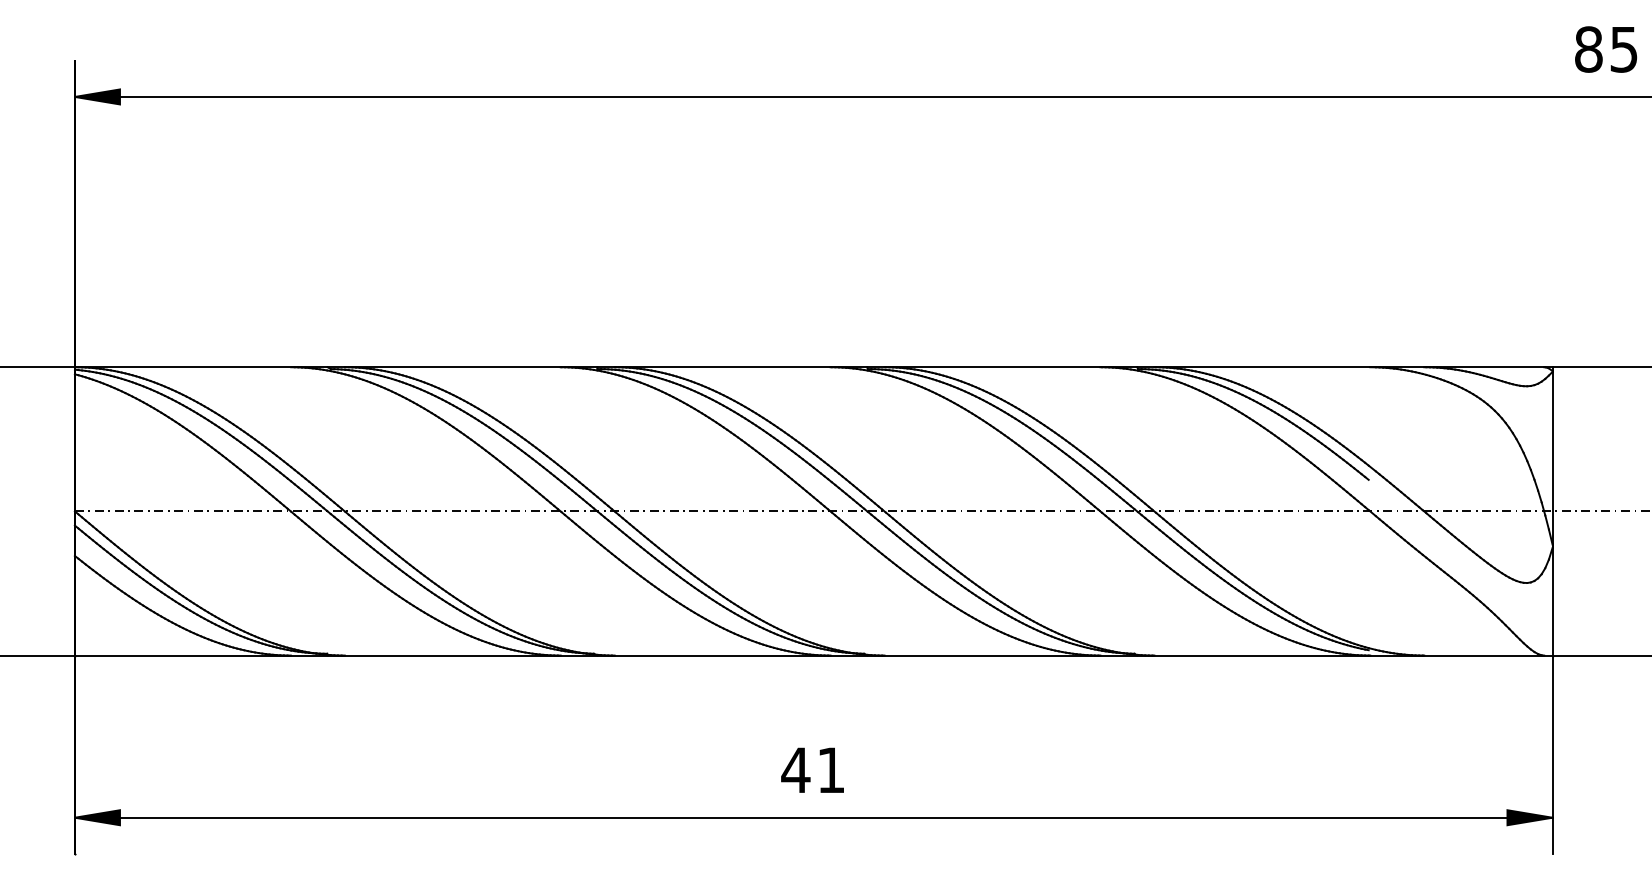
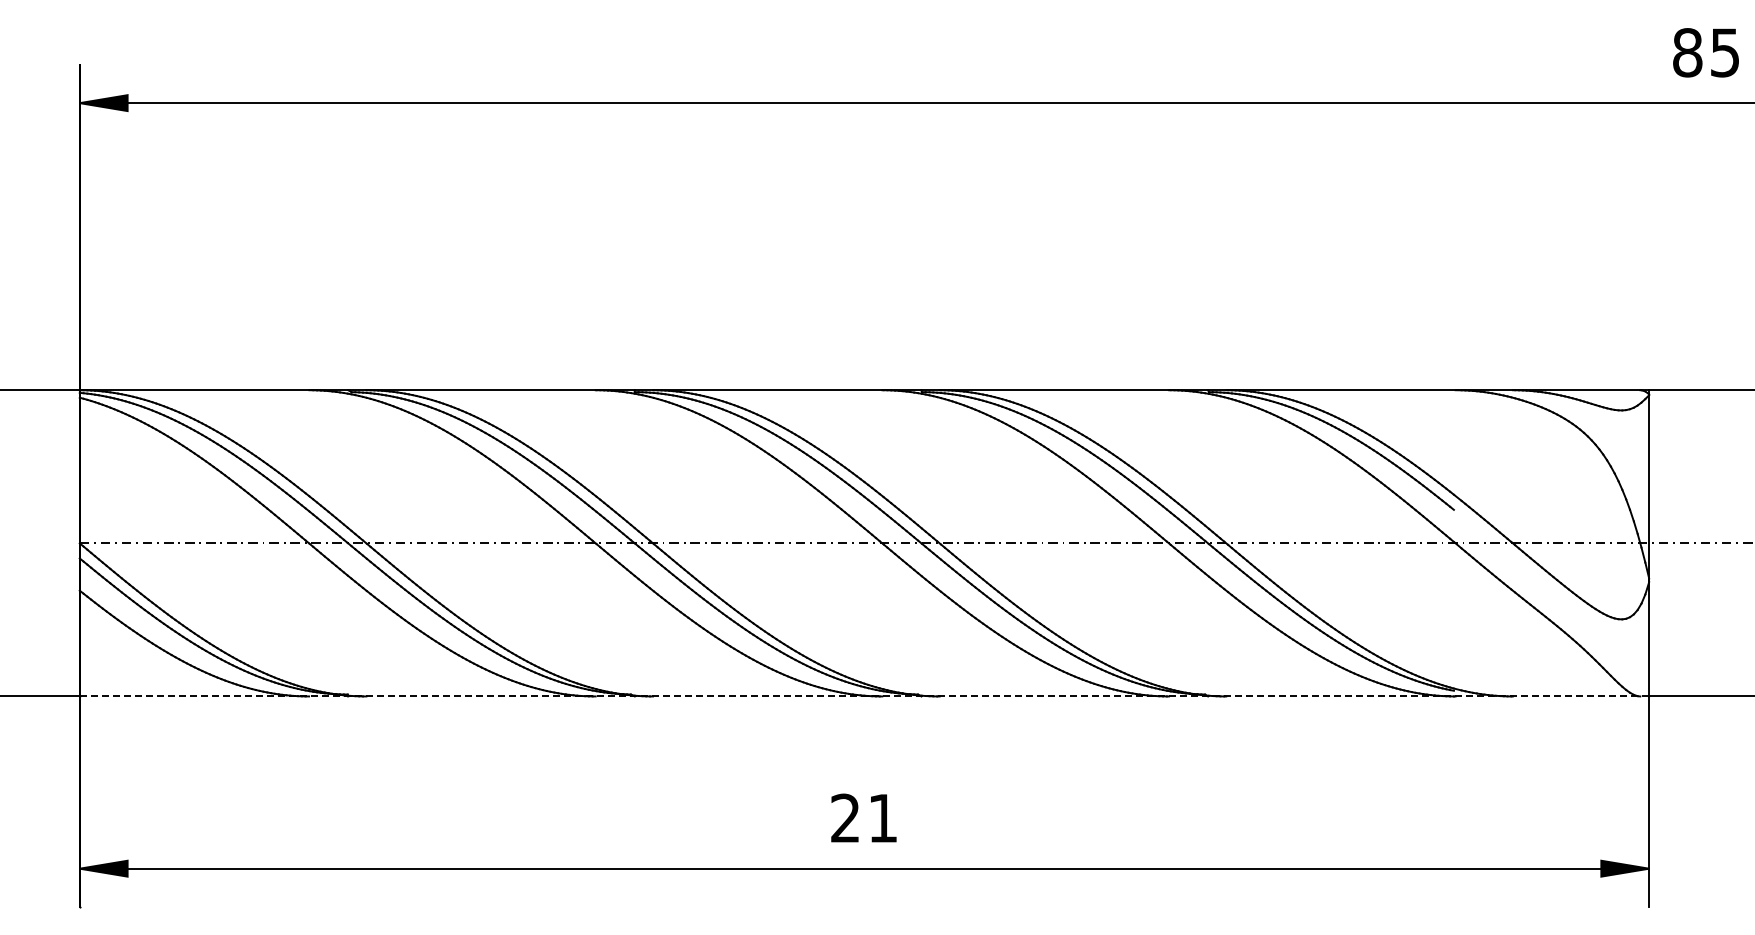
line: (813, 655) -> (864, 696), solid -> dashed
text: (795, 769) -> (845, 817), 41 -> 21

